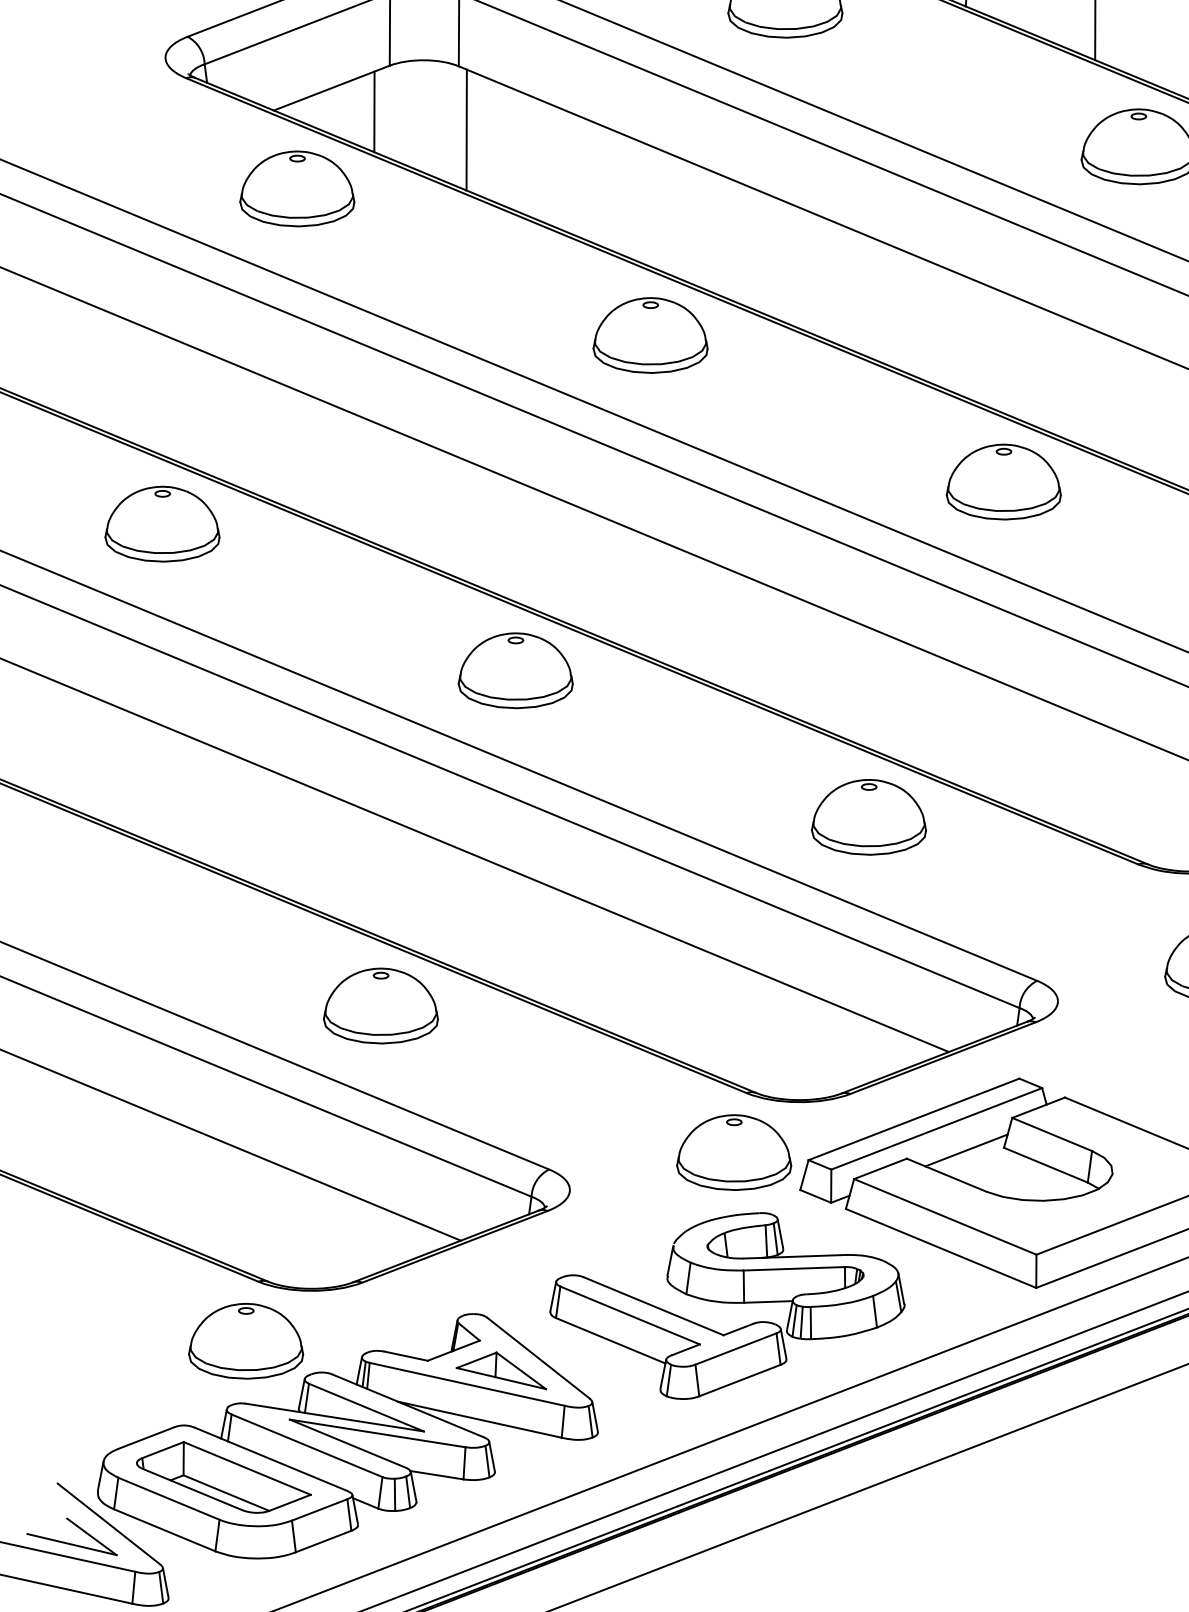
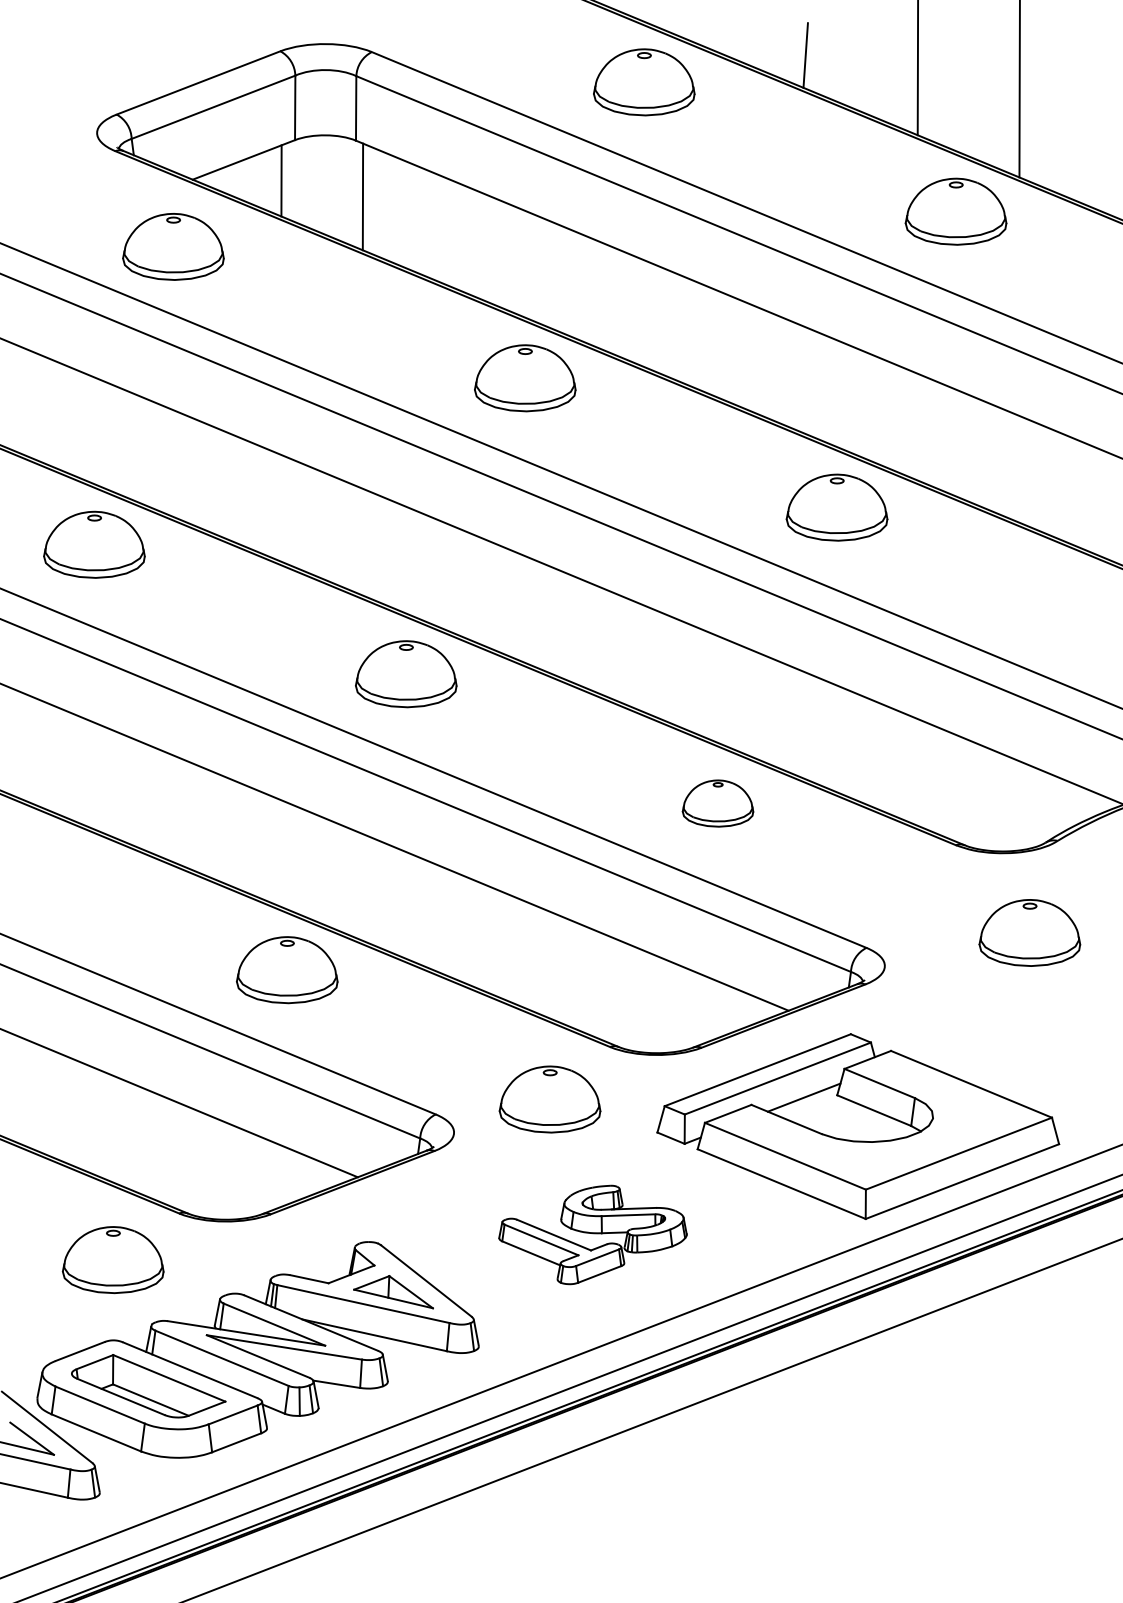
part: (297, 188) -> (173, 246), moved
part: (868, 817) -> (717, 803), size x0.7
part: (733, 1152) -> (549, 1099), moved
part: (726, 1305) -> (592, 1234), size x0.6
part: (245, 1341) -> (112, 1260), moved

